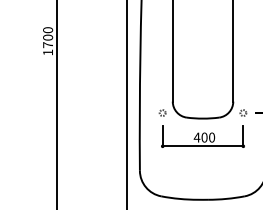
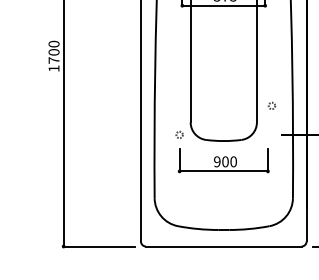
circle: (242, 112) -> (271, 105), moved
text: (196, 137) -> (216, 161), 400 -> 900

